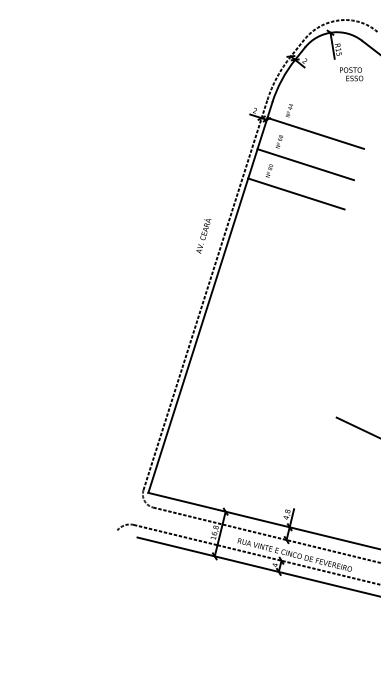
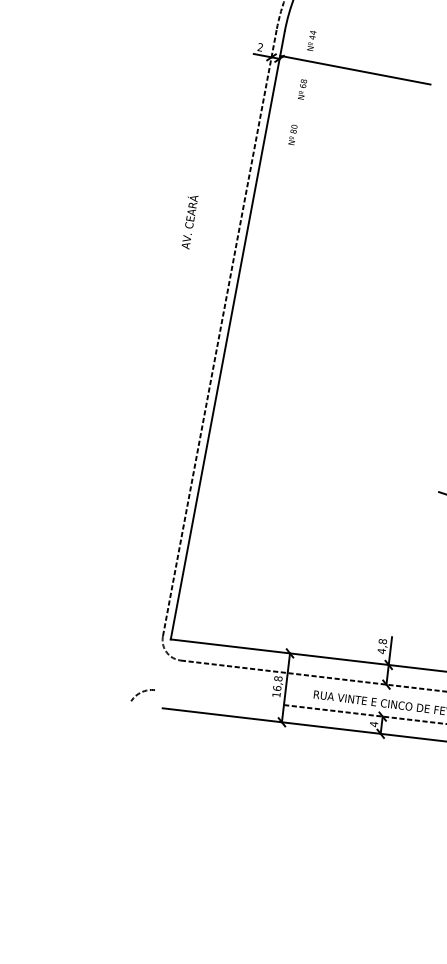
line: (305, 164) -> (345, 118), removed
line: (296, 193) -> (337, 163), removed
text: (203, 236) -> (189, 222), moved
line: (175, 534) -> (219, 696), removed

